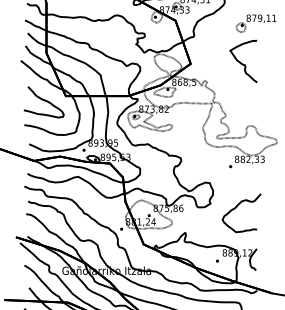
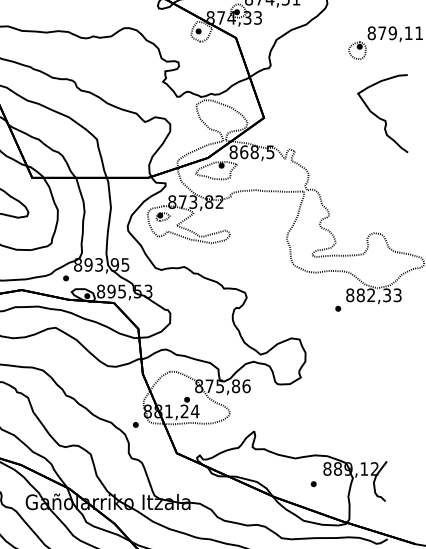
curve: (241, 62) -> (378, 115), moved
curve: (236, 208) -> (349, 386), removed

